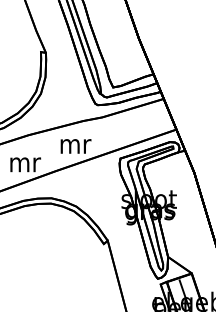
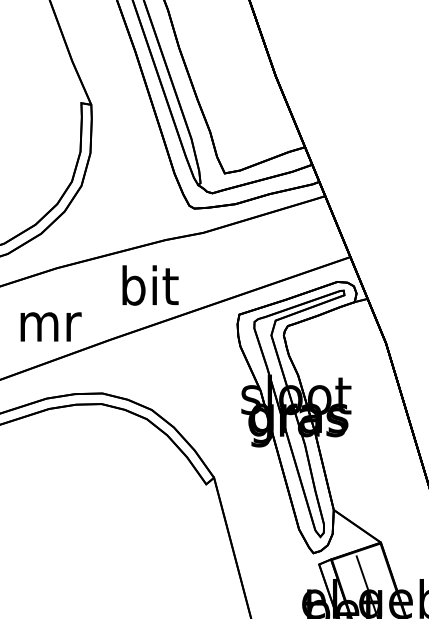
text: (75, 143) -> (149, 284), mr -> bit

